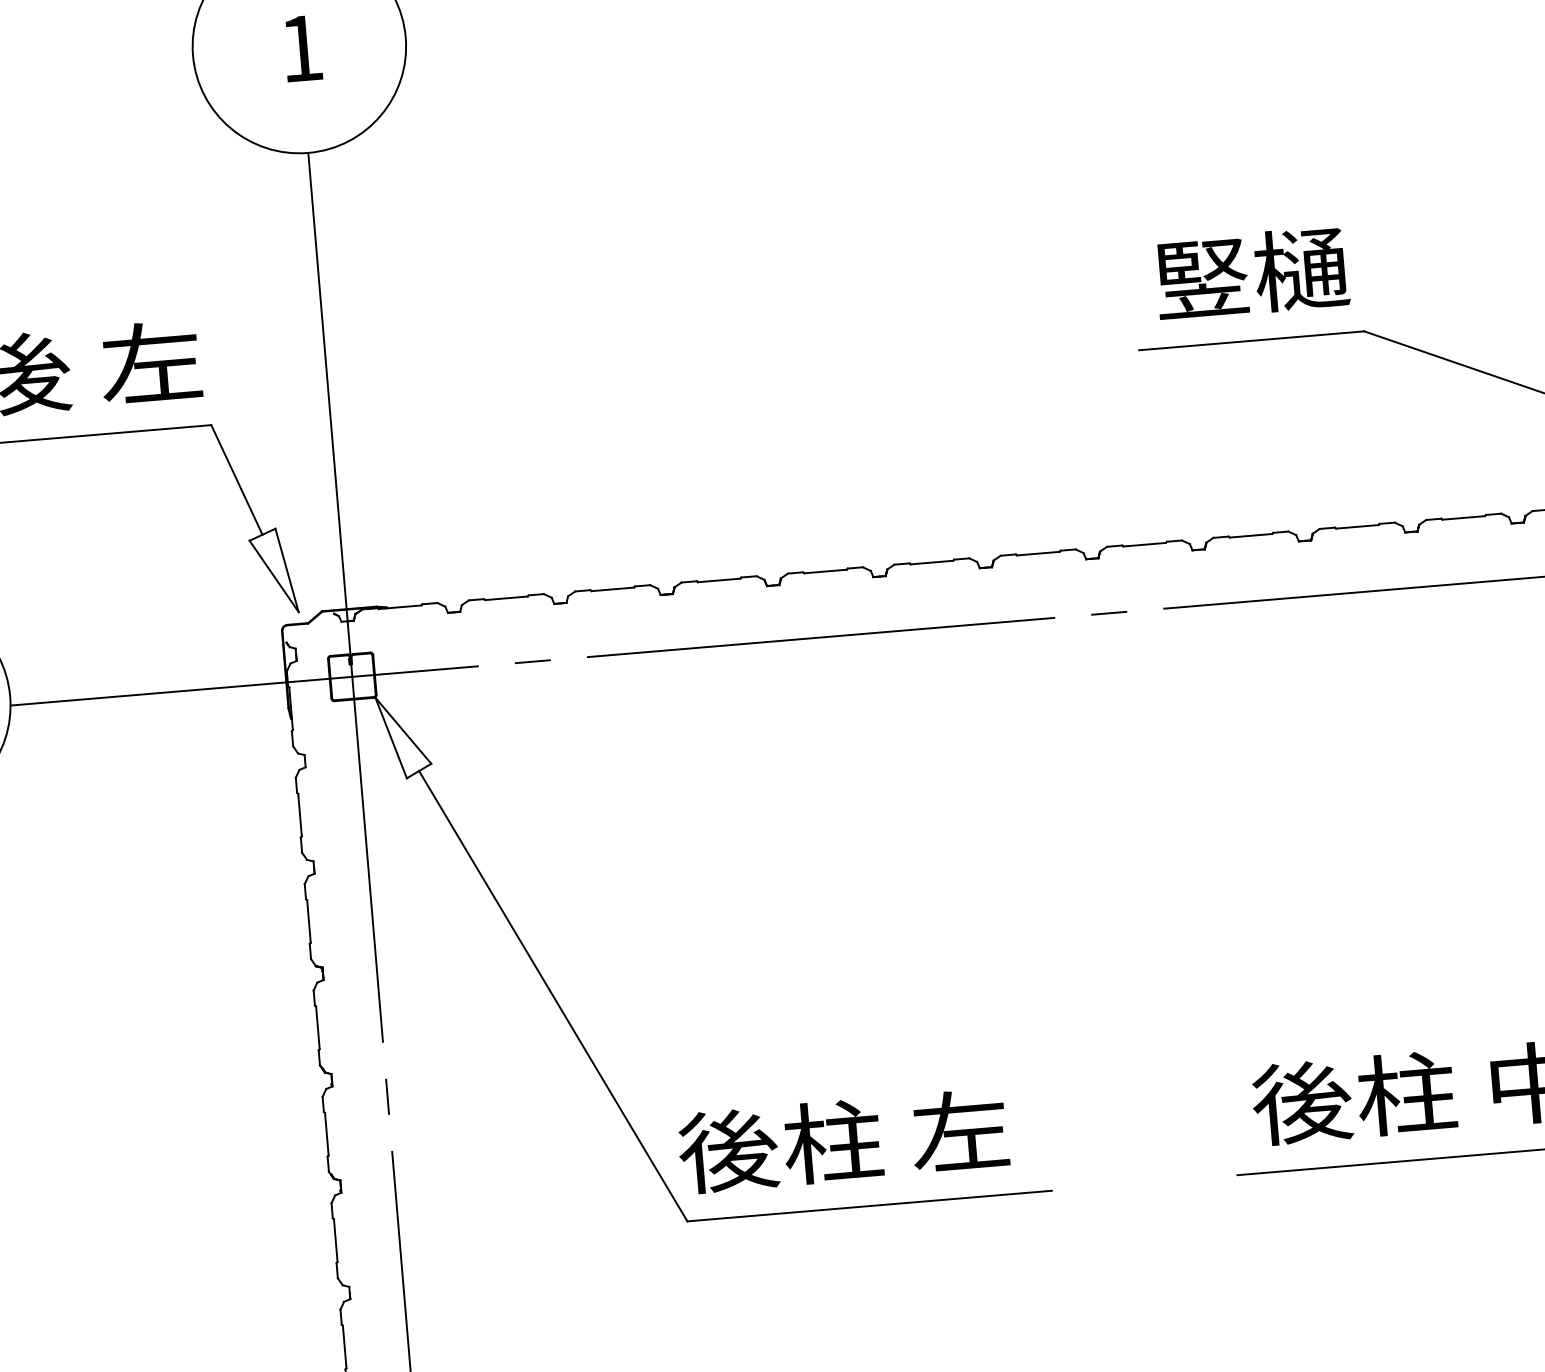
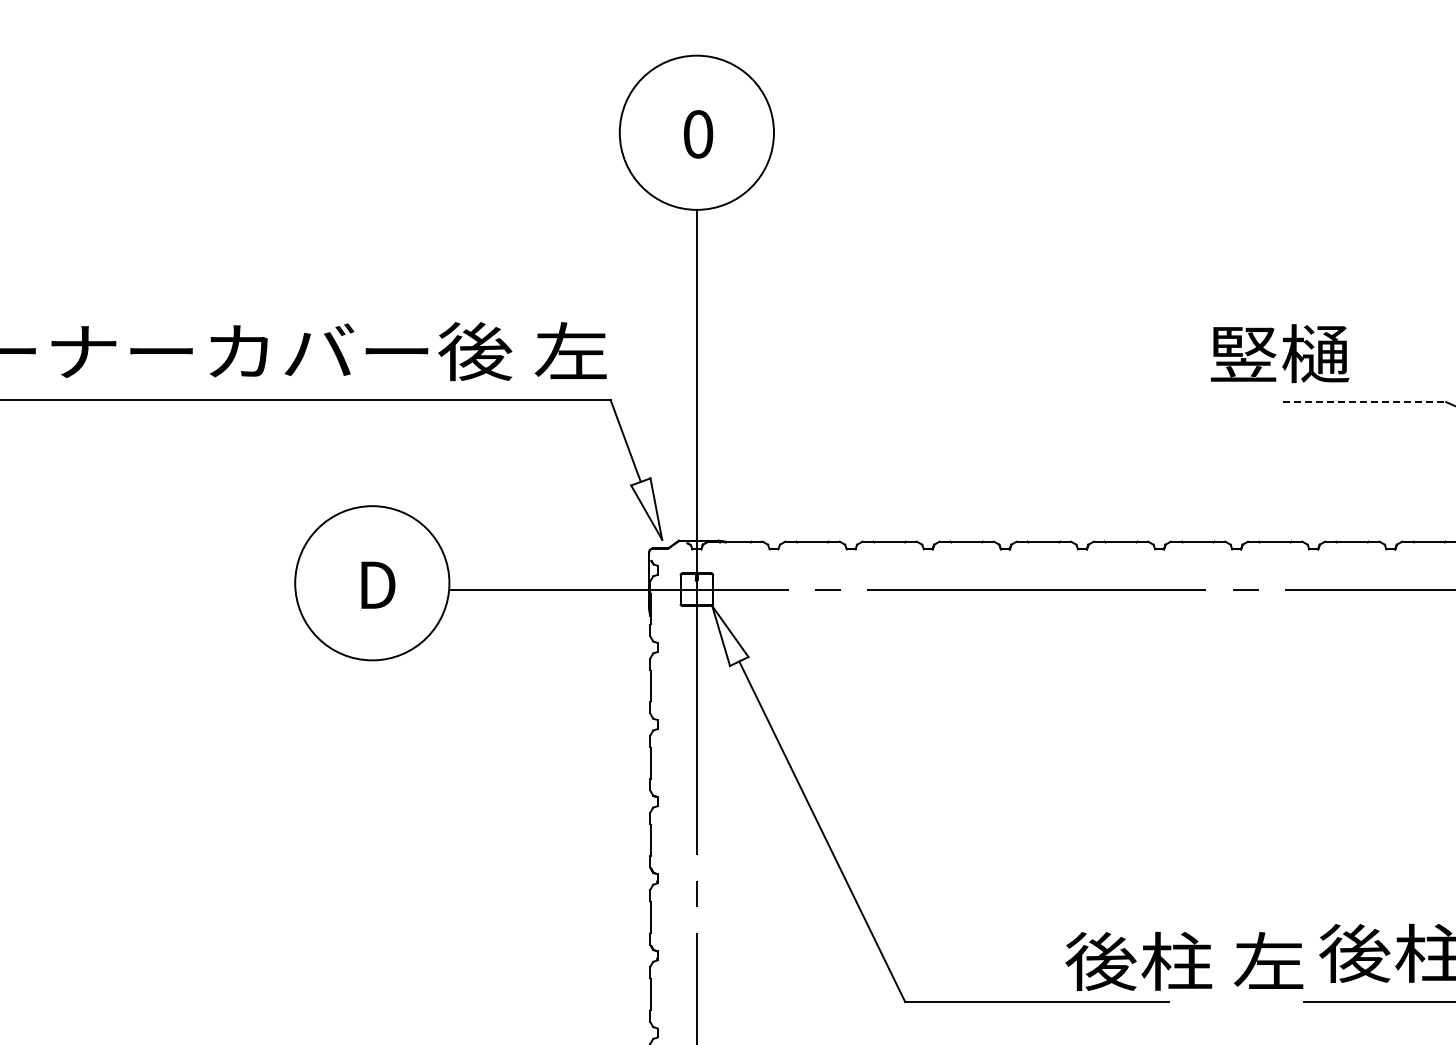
text: (301, 48) -> (698, 134), 1 -> 0
text: (1252, 273) -> (1280, 353), moved
line: (1251, 341) -> (1364, 402), solid -> dashed
text: (843, 1139) -> (1184, 960), moved

